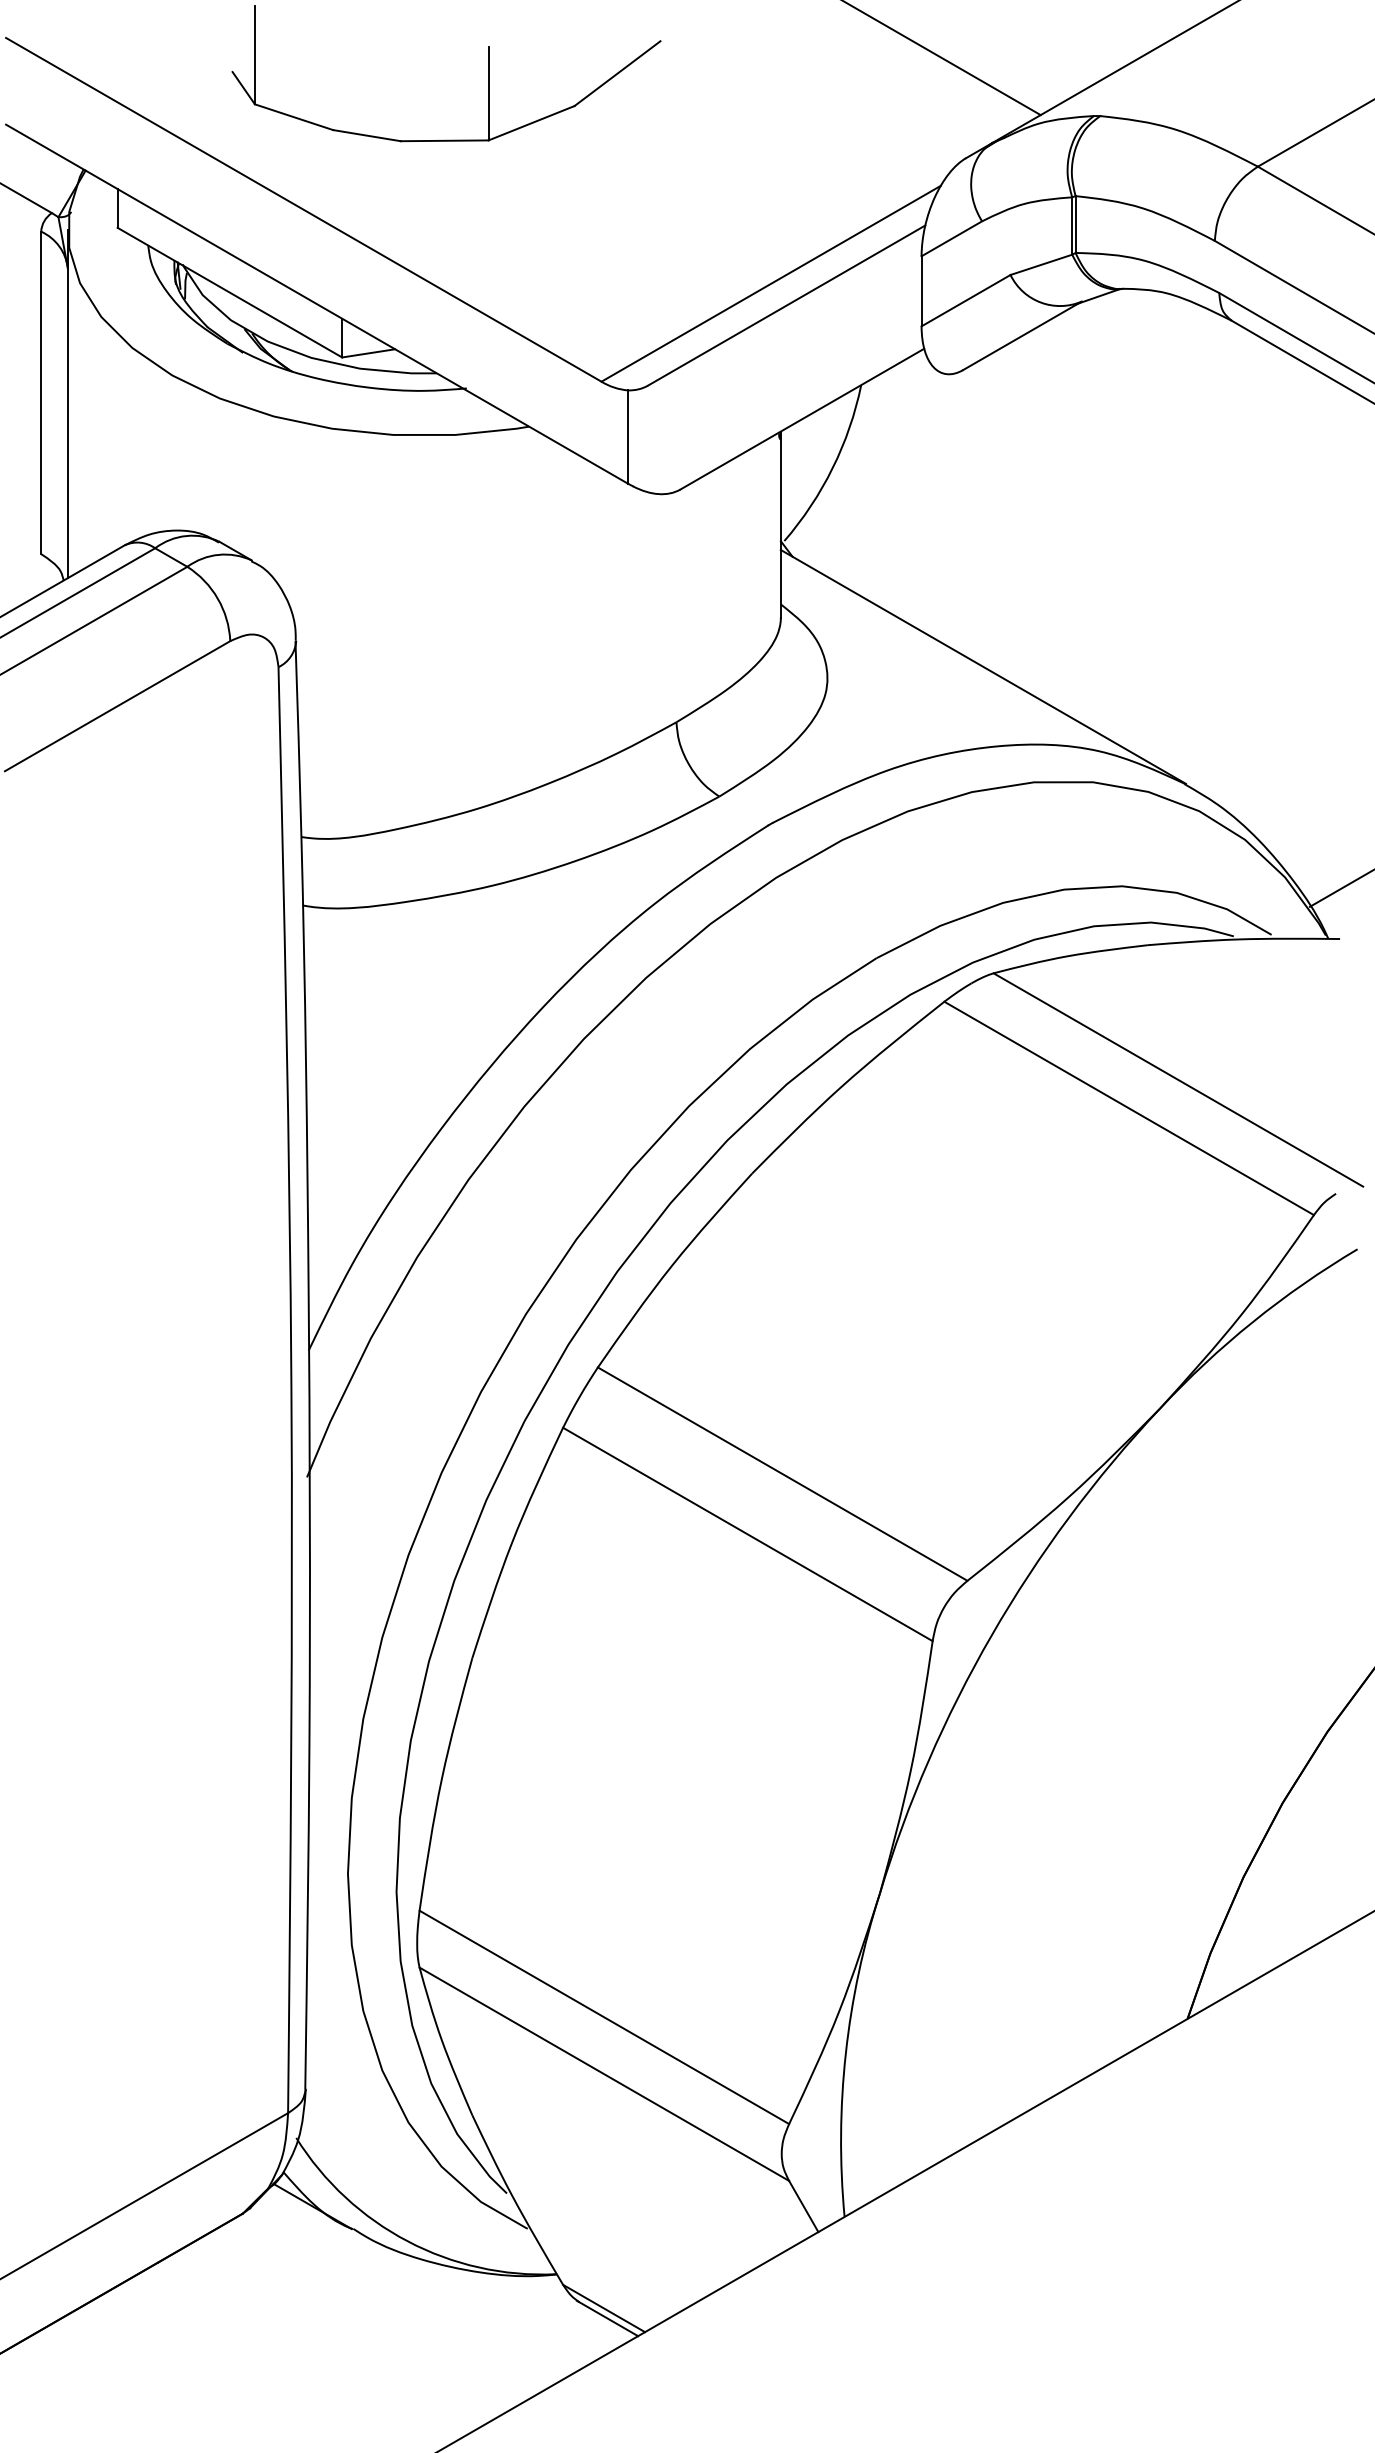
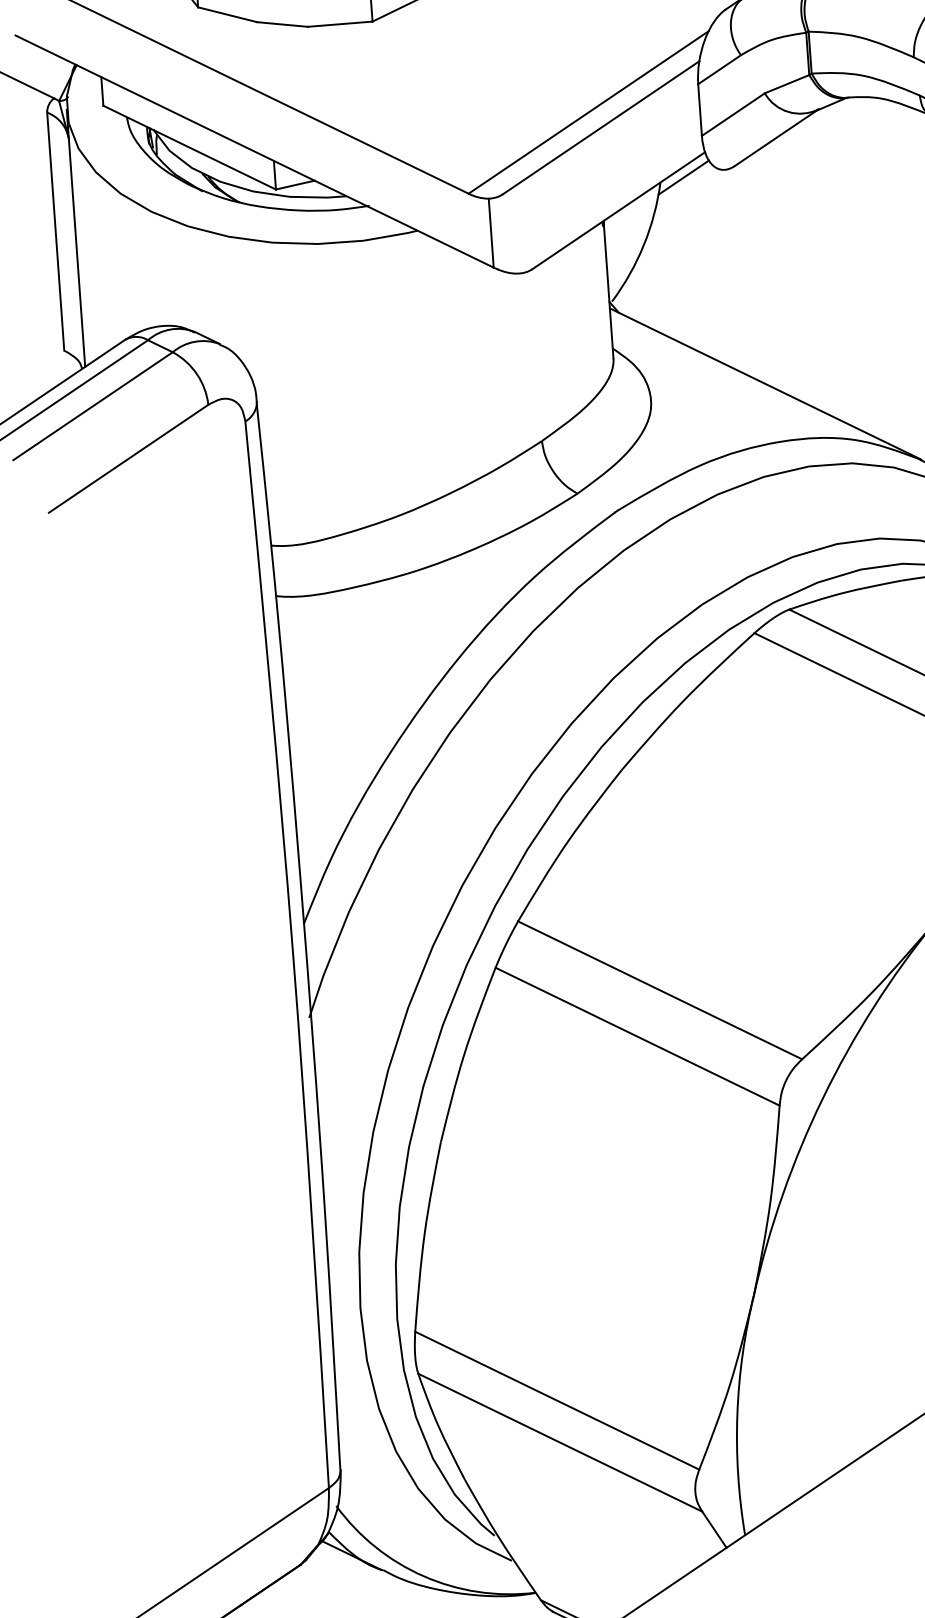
line: (892, 380) -> (683, 177), added

